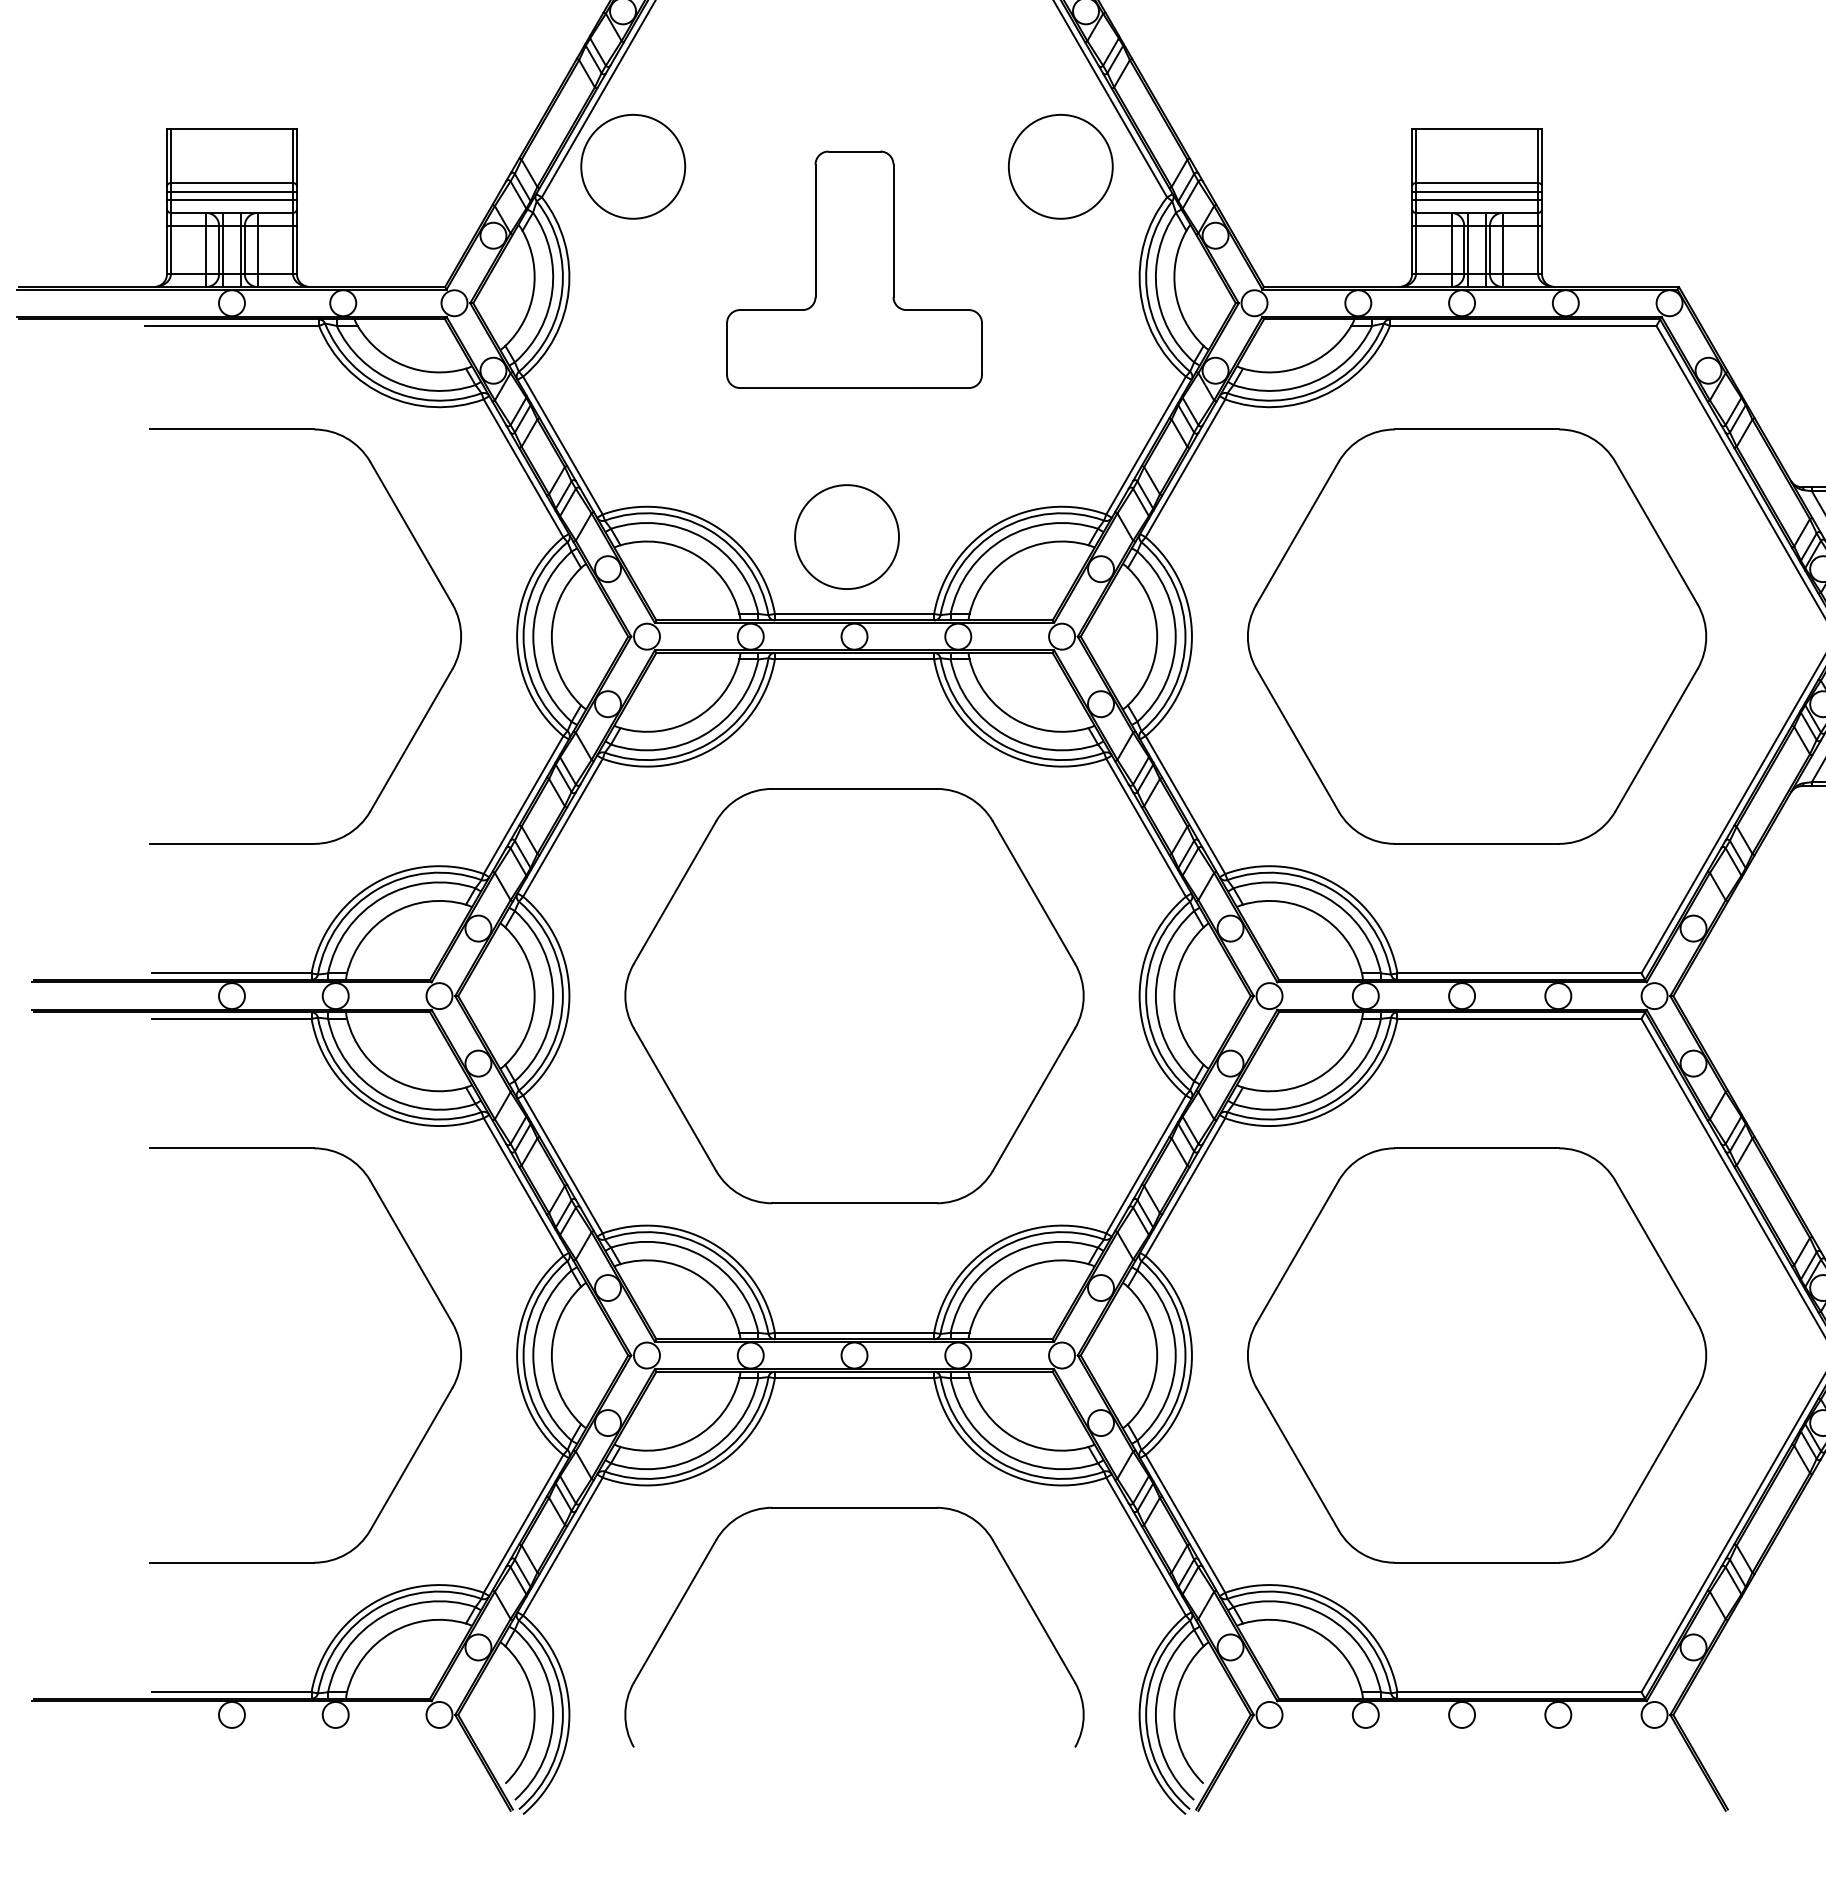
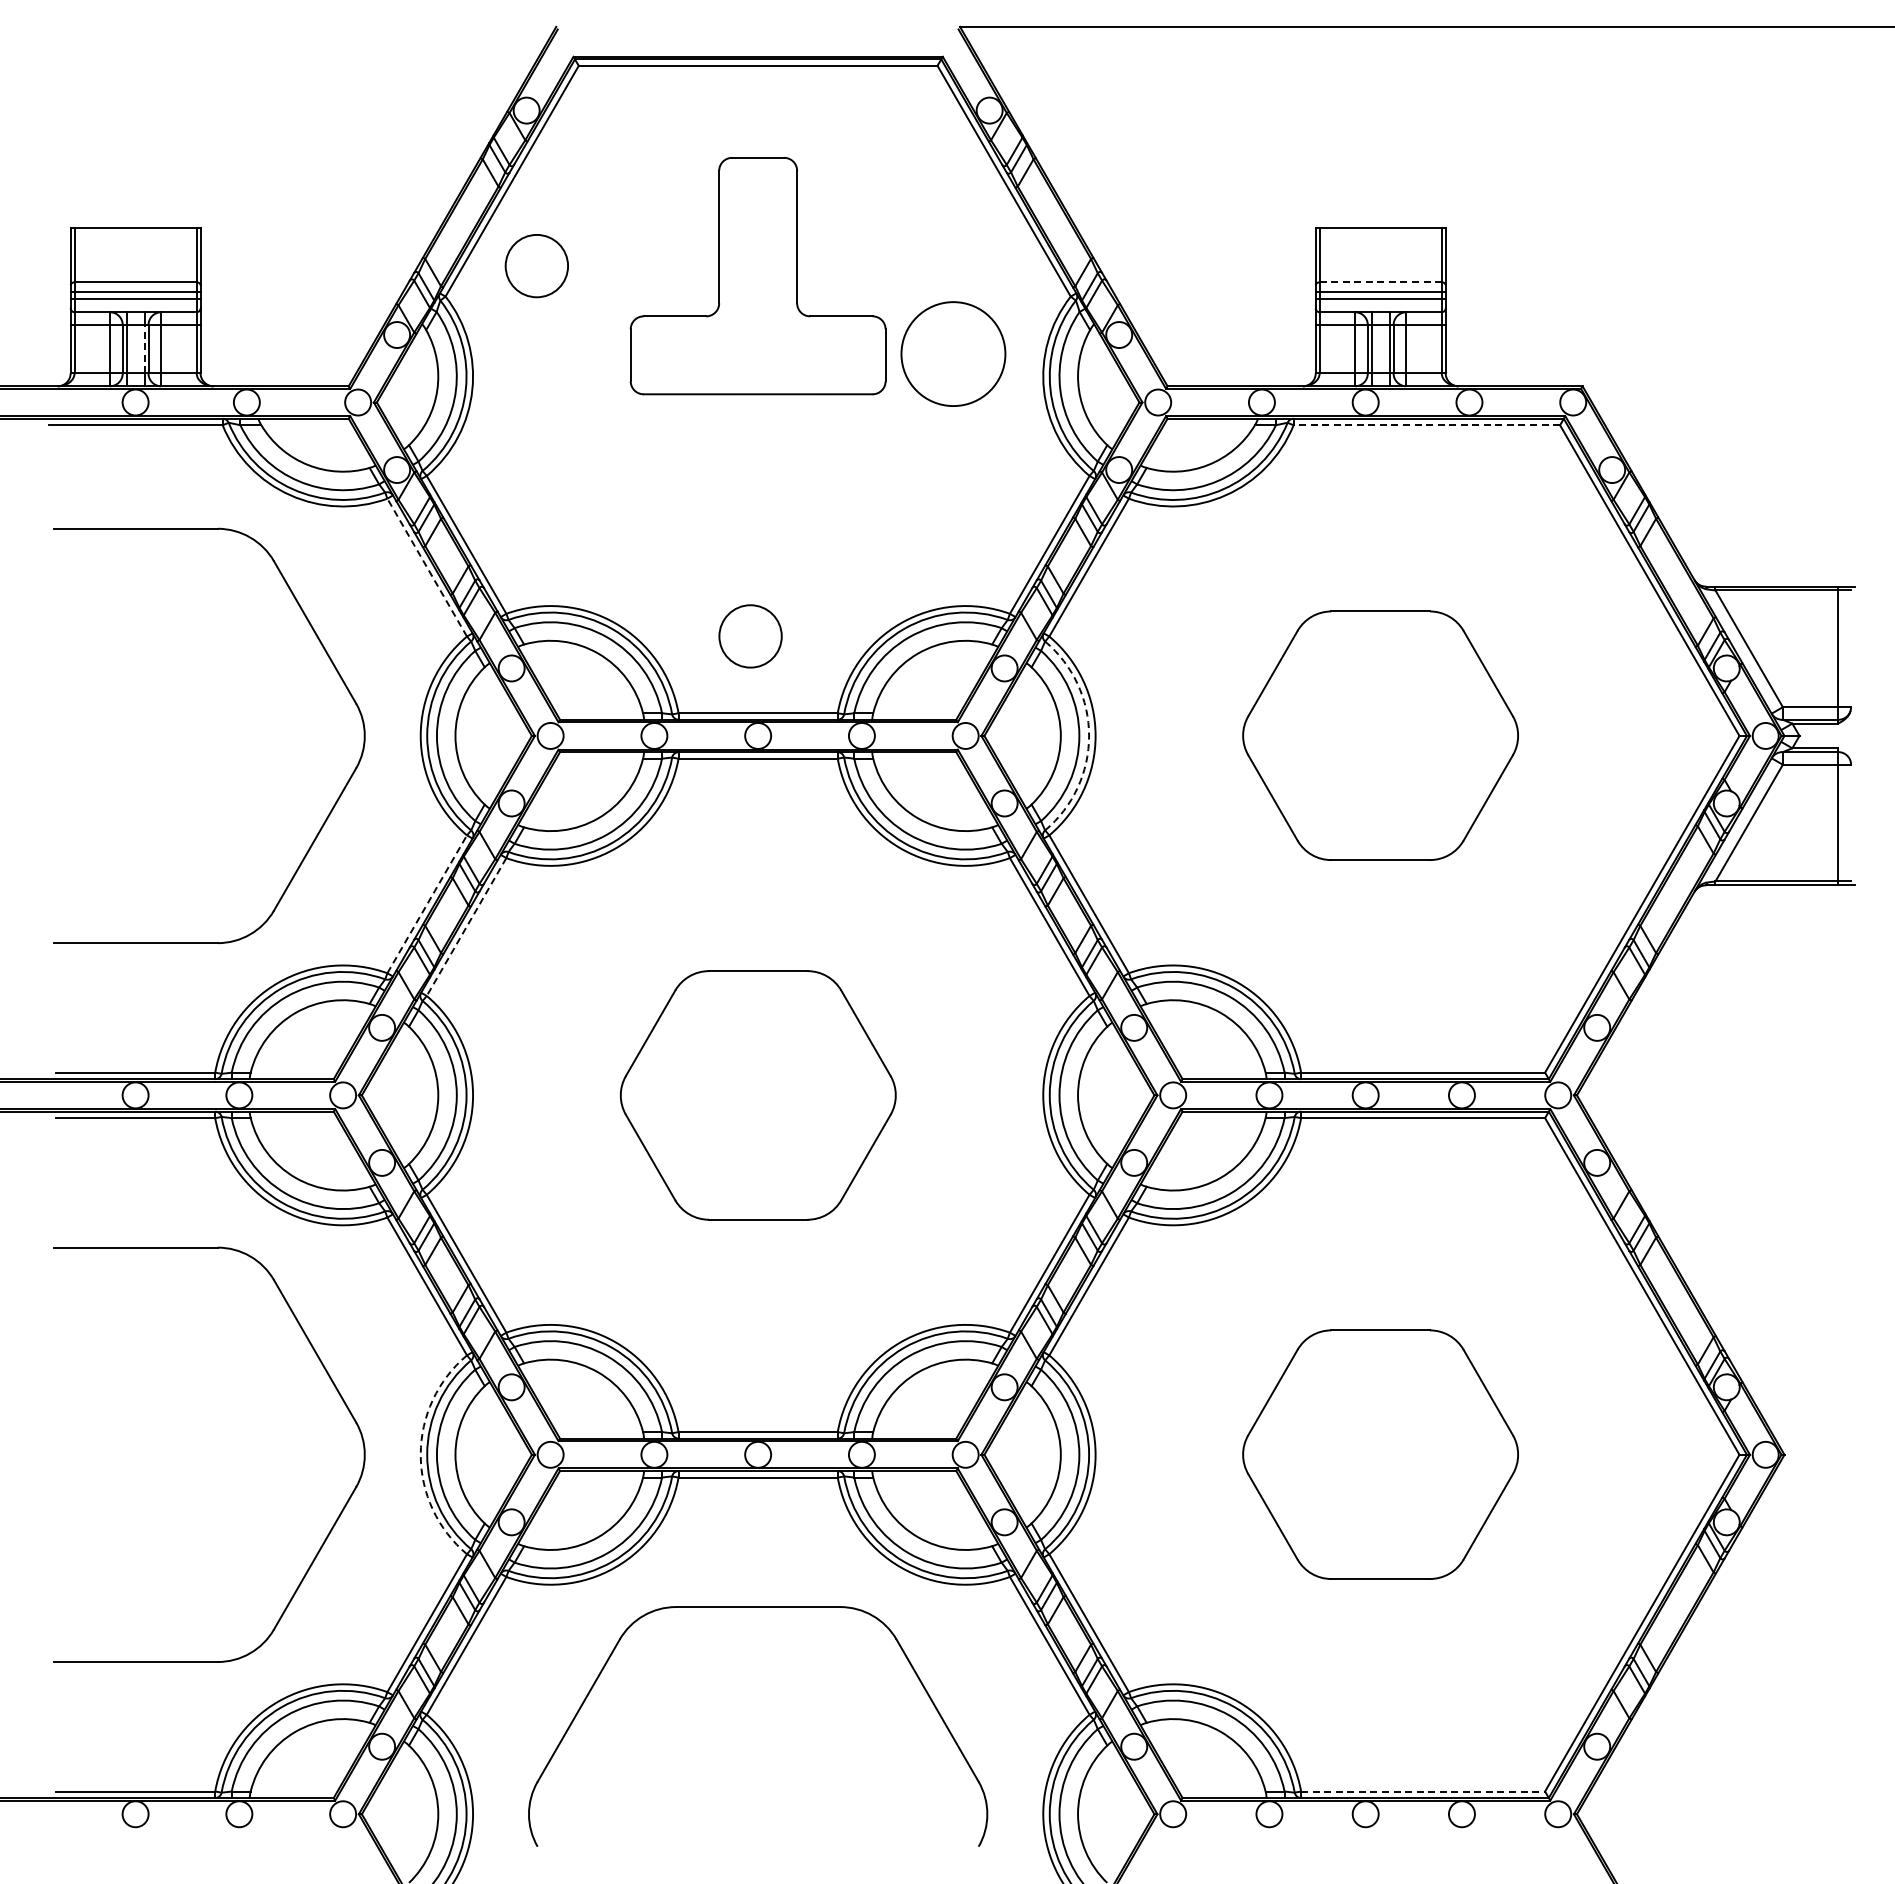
circle: (1060, 166) -> (953, 353), moved
circle: (632, 167) -> (536, 266), size x0.6
line: (1477, 183) -> (1381, 282), solid -> dashed
line: (240, 249) -> (144, 348), solid -> dashed
part: (853, 270) -> (757, 276), moved
line: (1522, 326) -> (1426, 425), solid -> dashed
line: (523, 468) -> (427, 567), solid -> dashed
circle: (846, 537) -> (750, 636), size x0.6
arc: (1185, 636) -> (1089, 735), solid -> dashed
part: (1476, 636) -> (1380, 735), size x0.6
line: (523, 805) -> (427, 904), solid -> dashed
line: (562, 828) -> (466, 927), solid -> dashed
part: (854, 996) -> (758, 1095), size x0.6
arc: (516, 1355) -> (420, 1454), solid -> dashed
part: (1476, 1355) -> (1380, 1454), size x0.6
line: (1519, 1692) -> (1423, 1791), solid -> dashed

